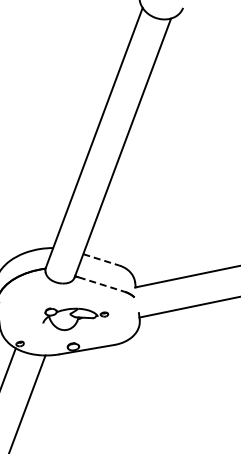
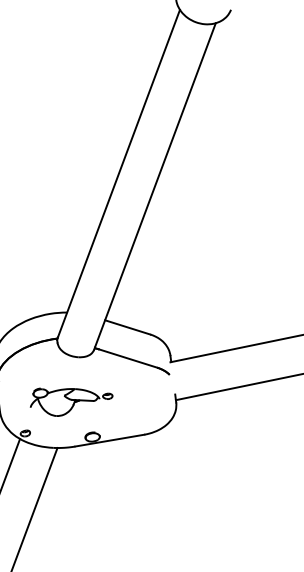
line: (101, 259) -> (128, 326), dashed -> solid
line: (102, 284) -> (129, 358), dashed -> solid
part: (75, 318) -> (71, 401), moved

